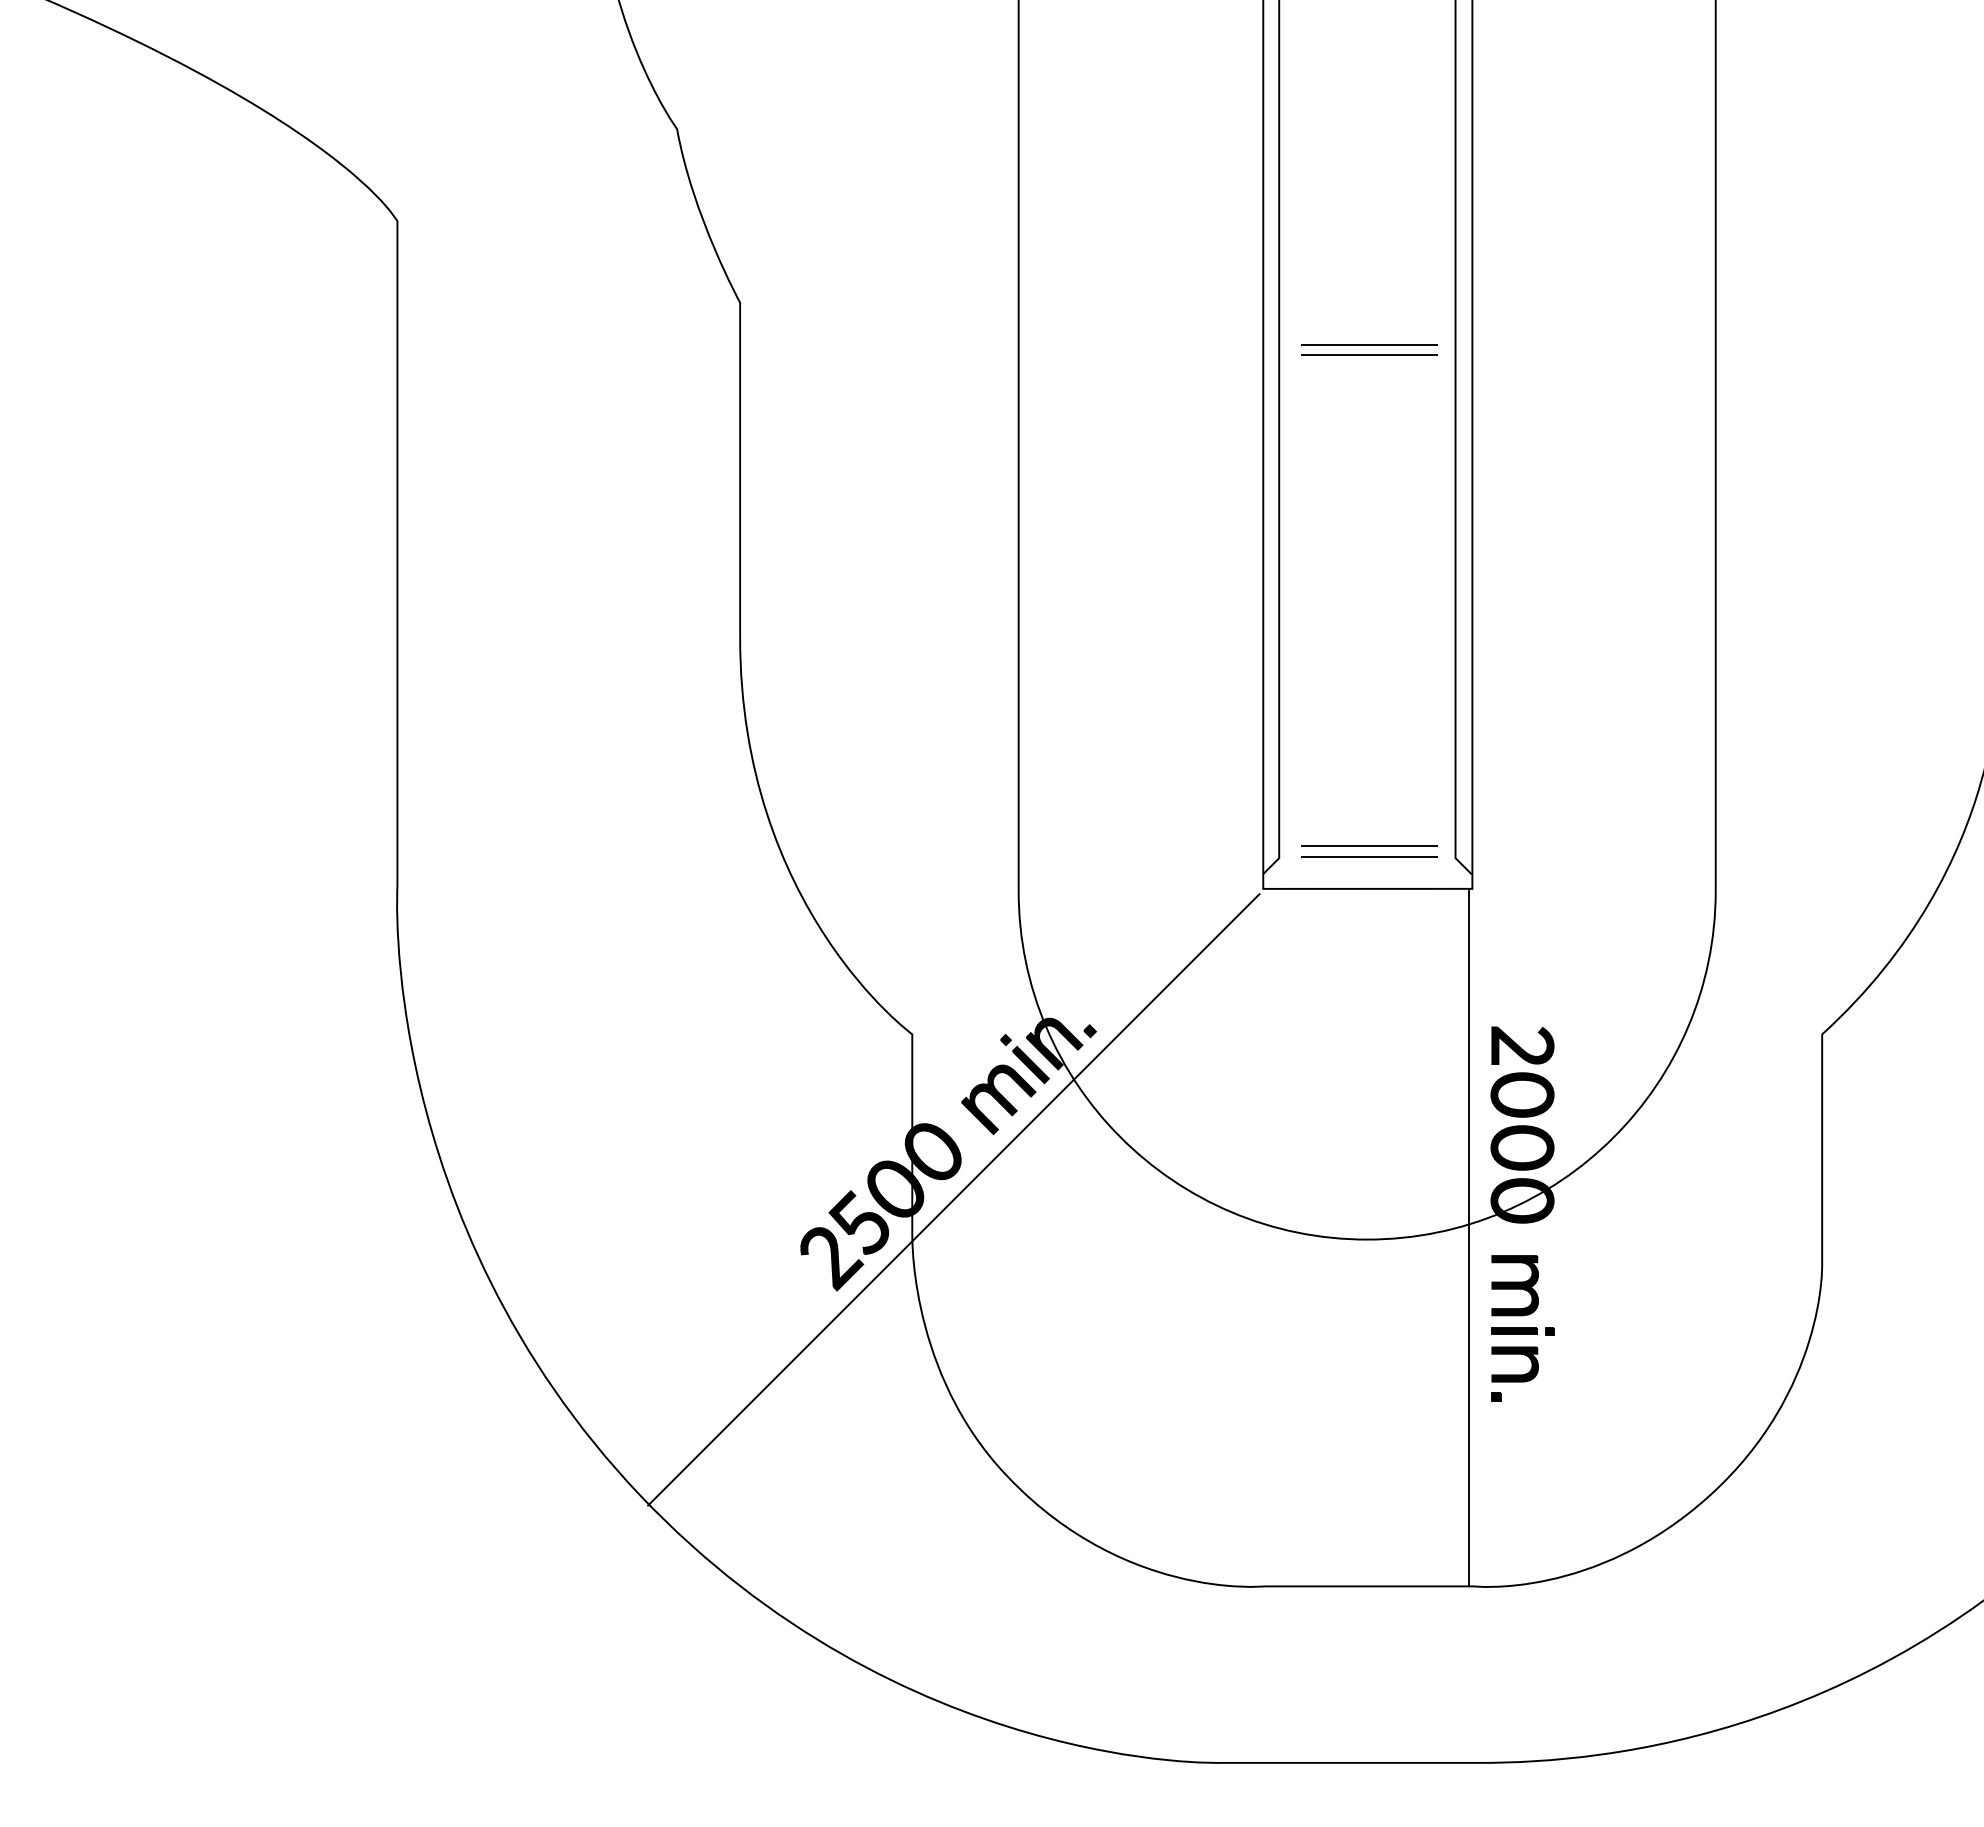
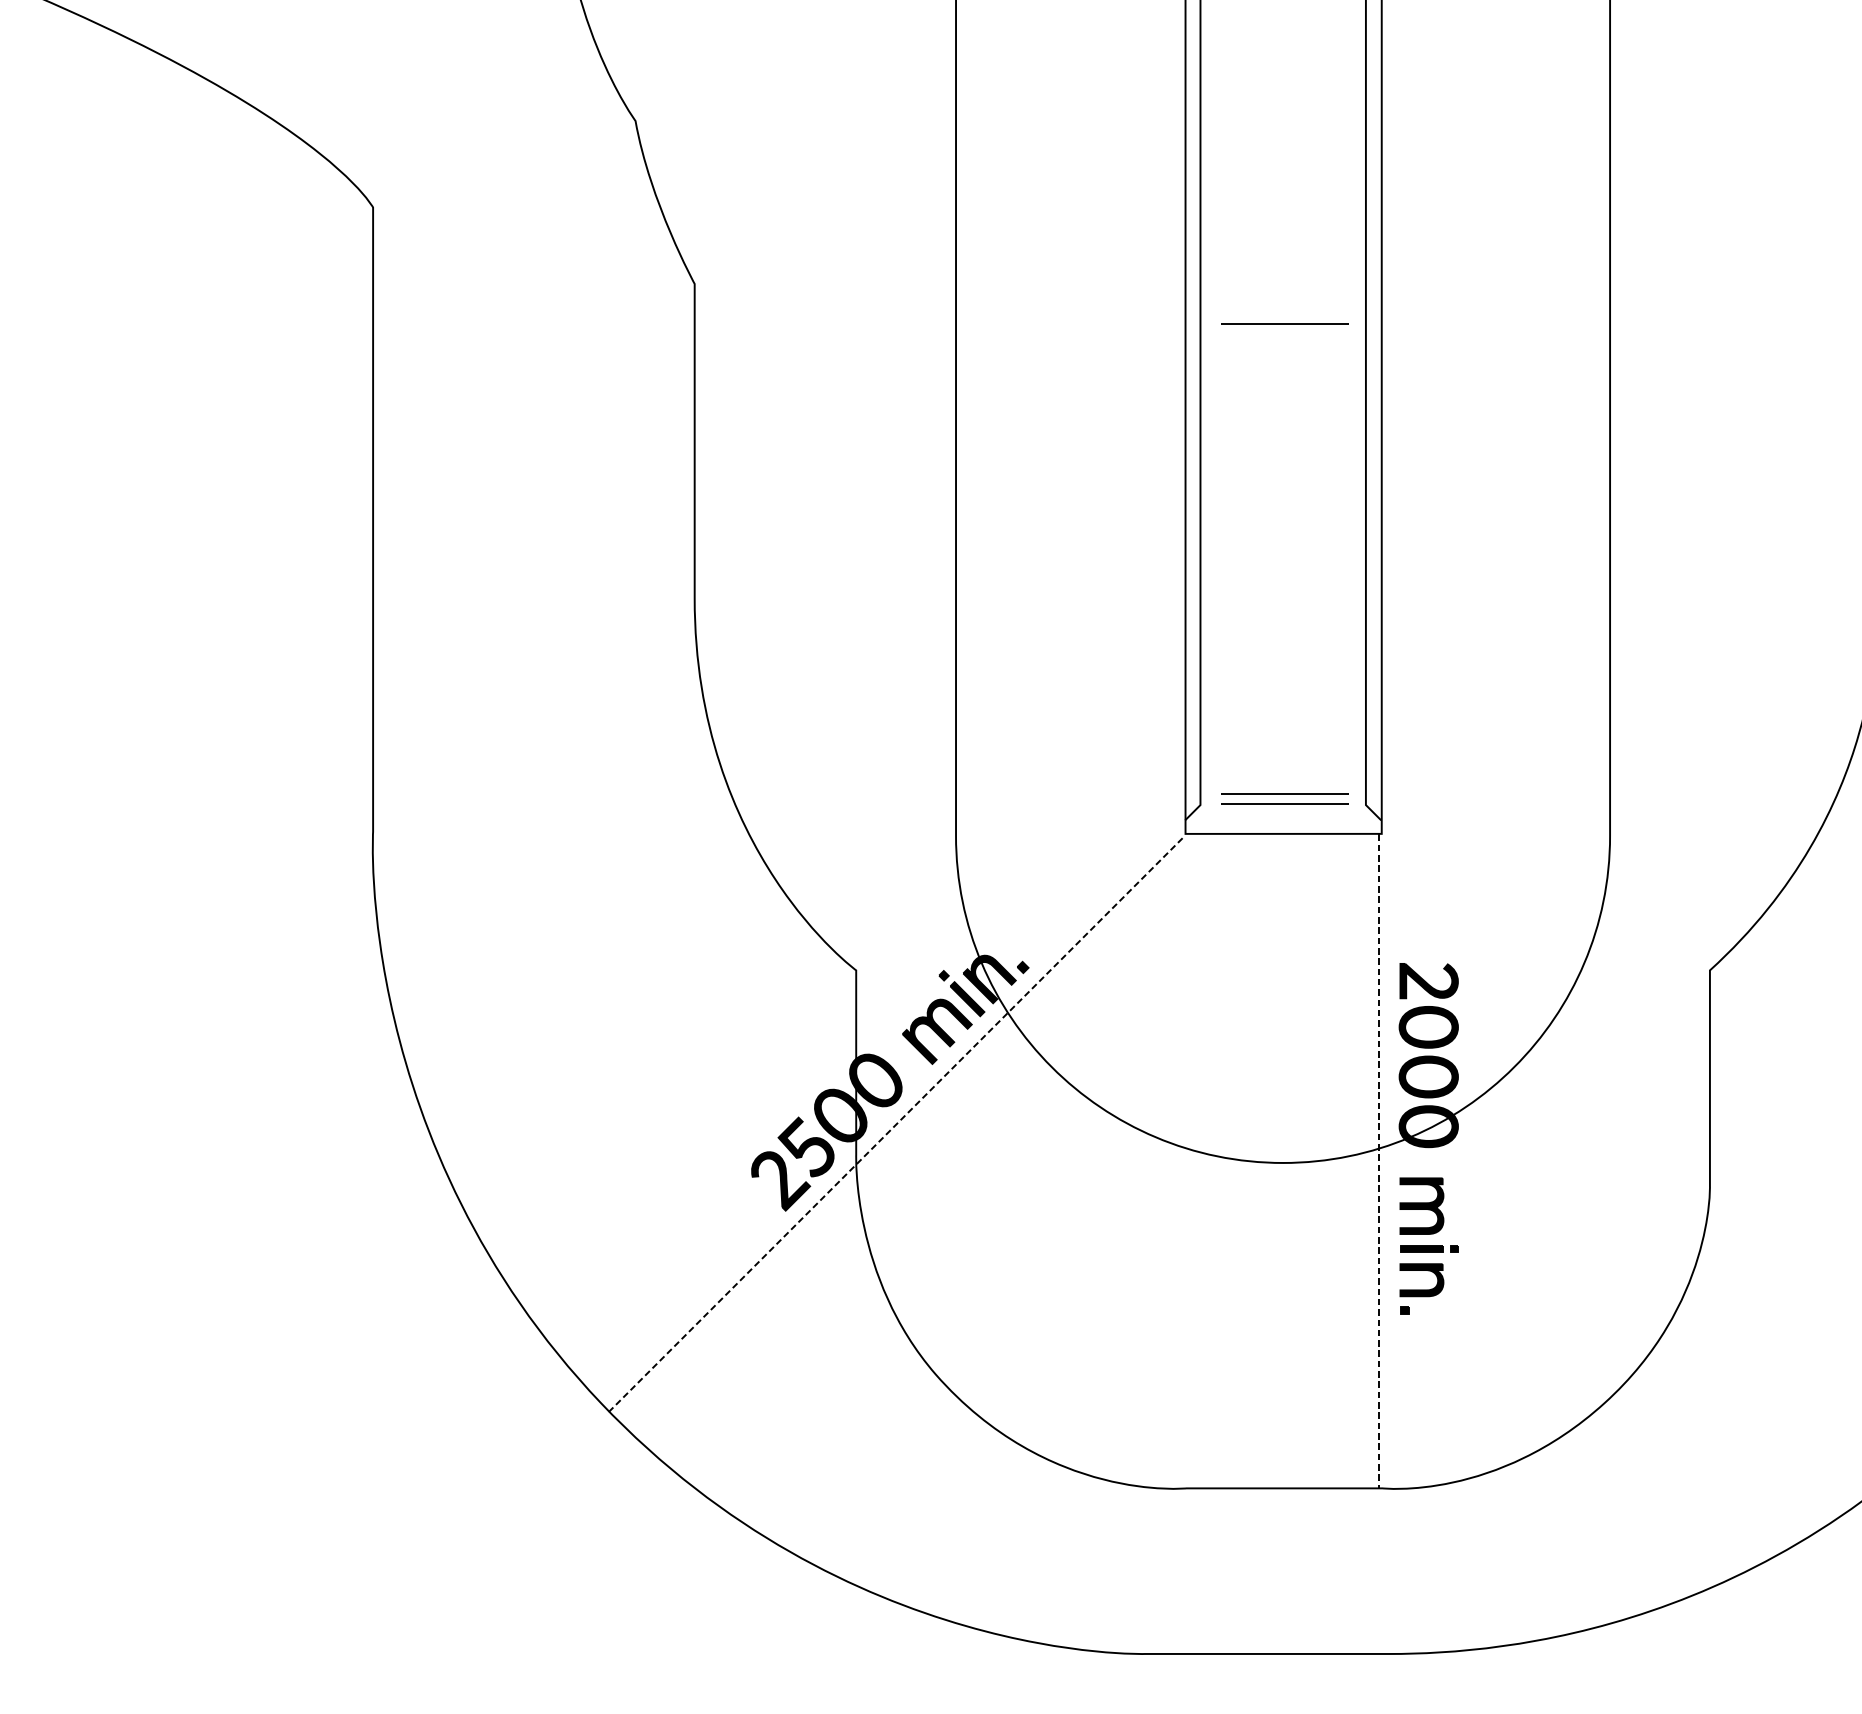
line: (1369, 354) -> (1285, 332), removed
line: (953, 1200) -> (894, 1126), solid -> dashed
line: (1469, 1238) -> (1379, 1161), solid -> dashed

